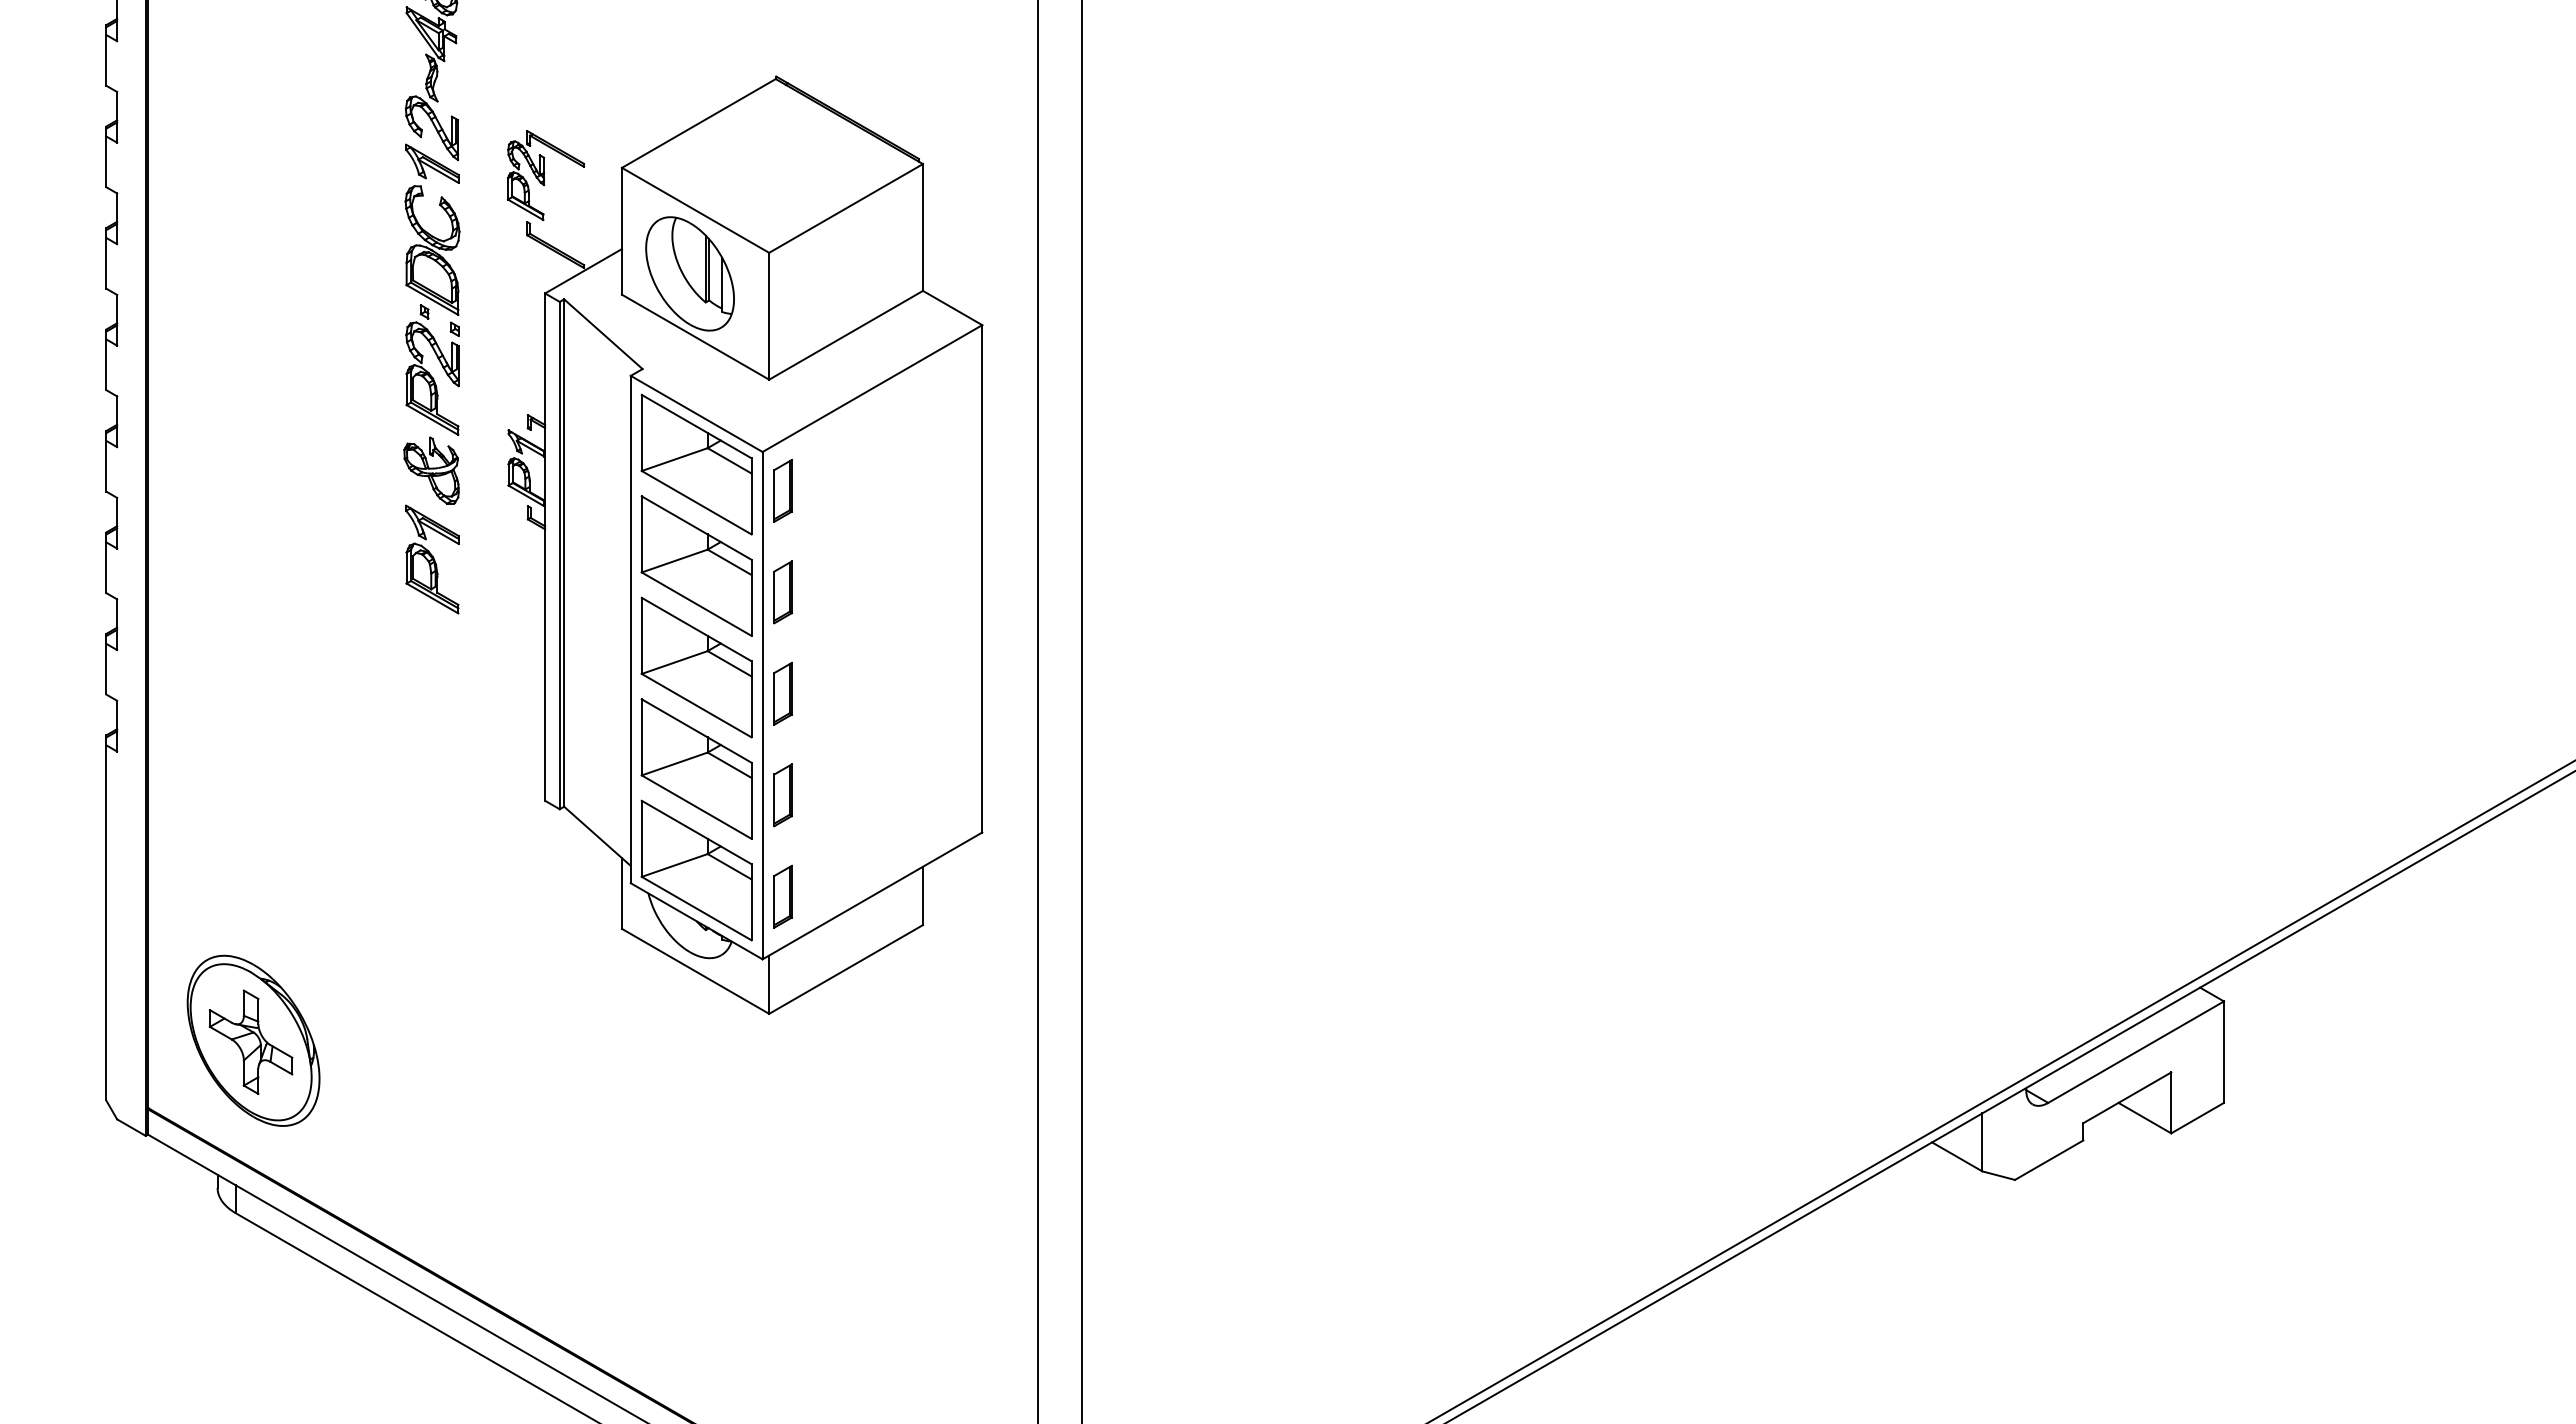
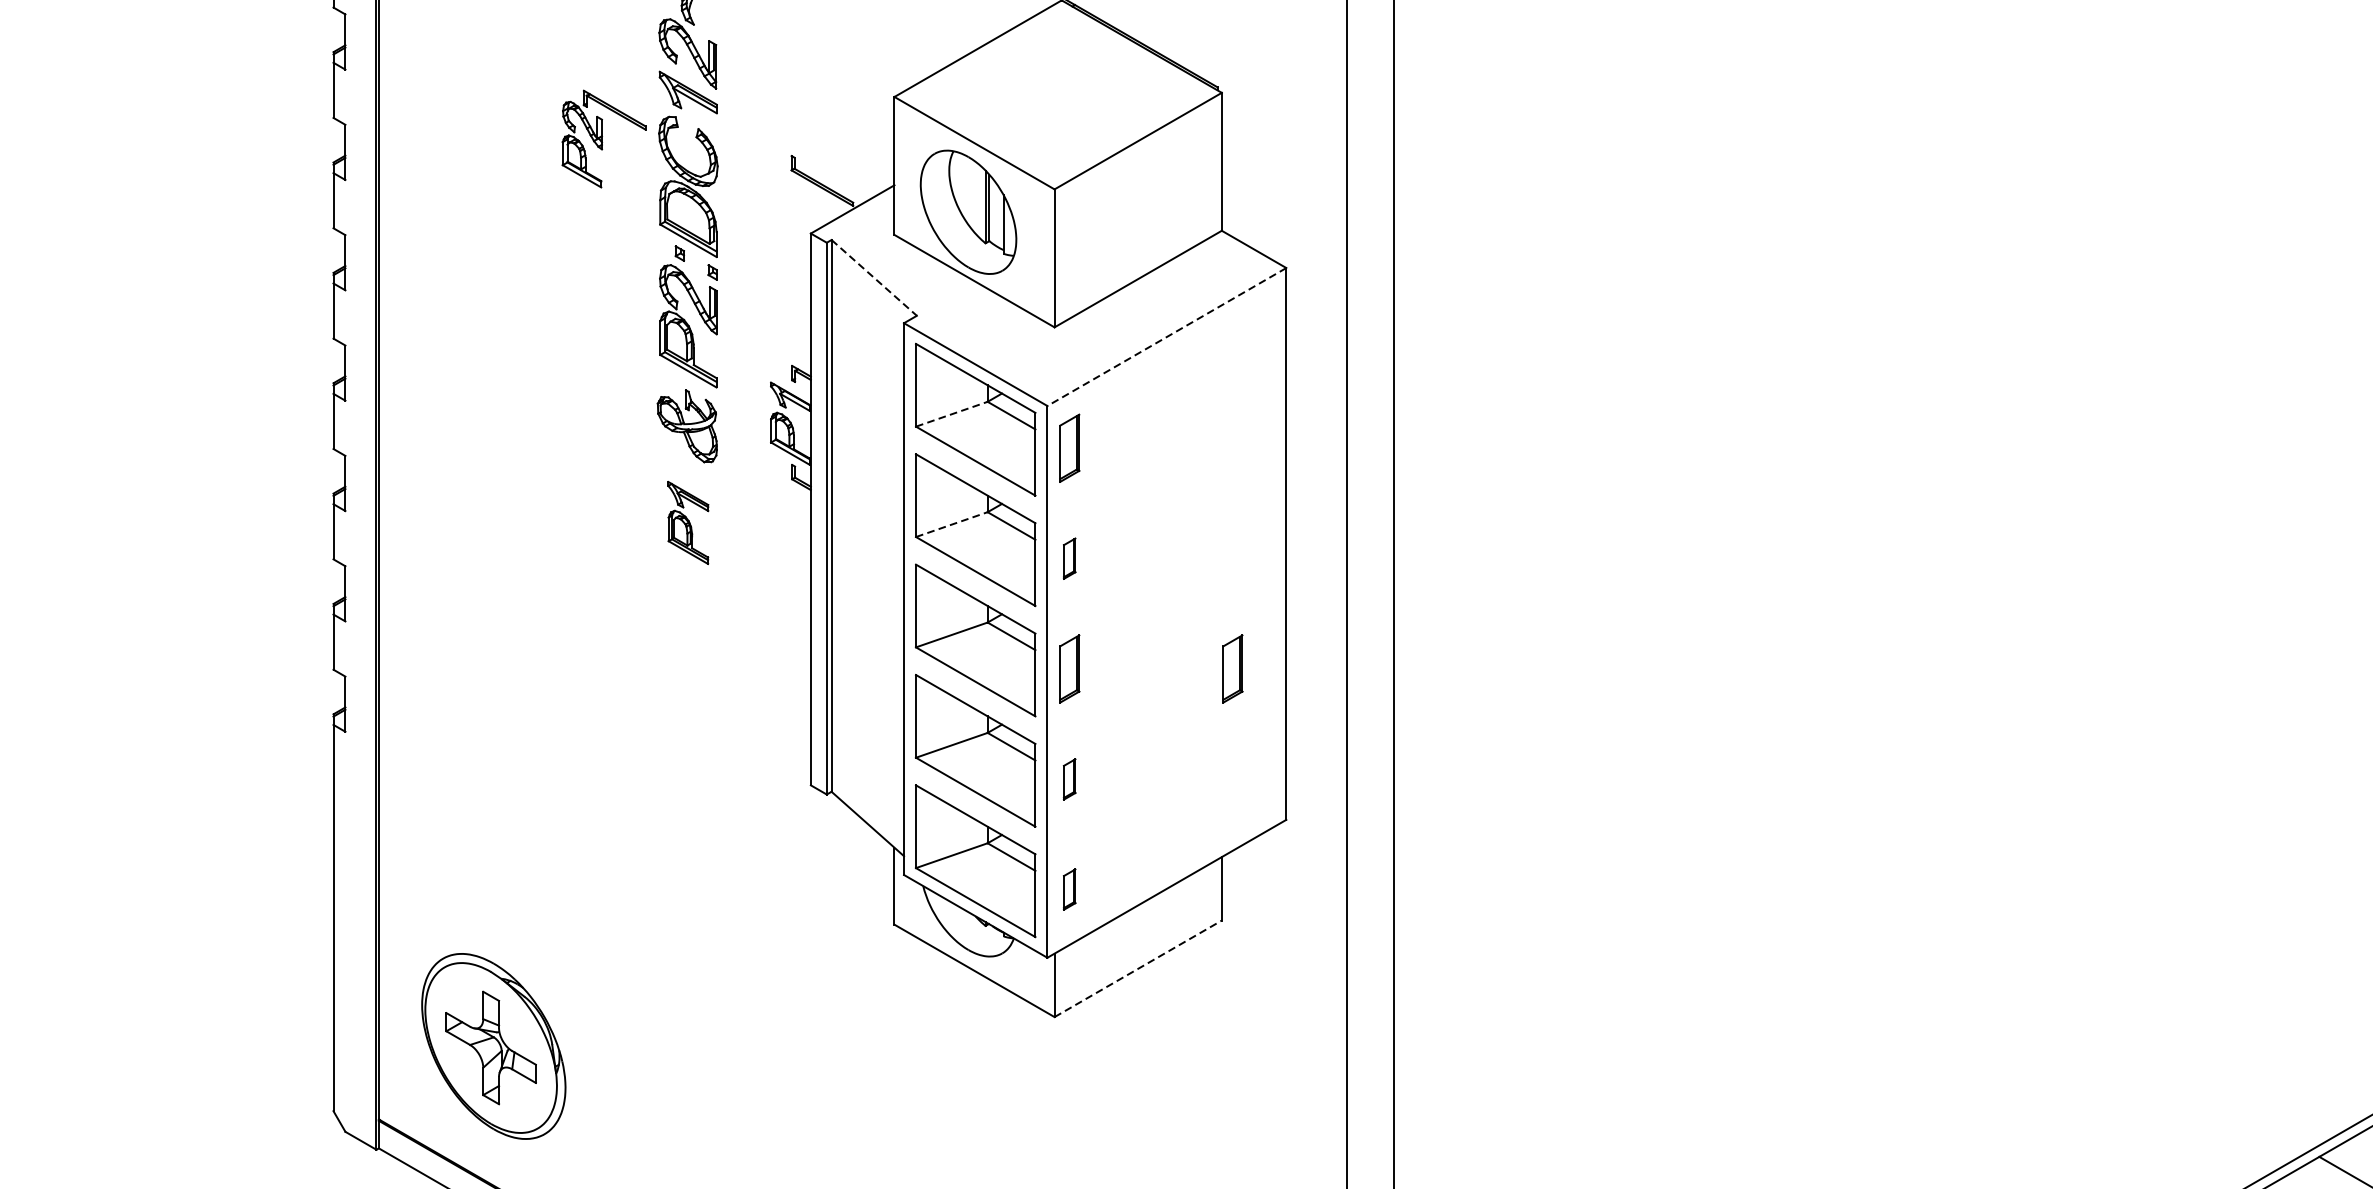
part: (545, 175) -> (603, 138), moved
line: (603, 334) -> (874, 278), solid -> dashed
line: (872, 388) -> (1166, 336), solid -> dashed
line: (674, 459) -> (951, 414), solid -> dashed
part: (432, 559) -> (688, 522), size x0.7
line: (674, 561) -> (951, 525), solid -> dashed
part: (782, 592) -> (1069, 558), size x0.6
part: (932, 693) -> (1232, 668), added
part: (782, 795) -> (1069, 779), size x0.6
part: (782, 896) -> (1069, 889), size x0.6
line: (846, 969) -> (1138, 968), solid -> dashed

